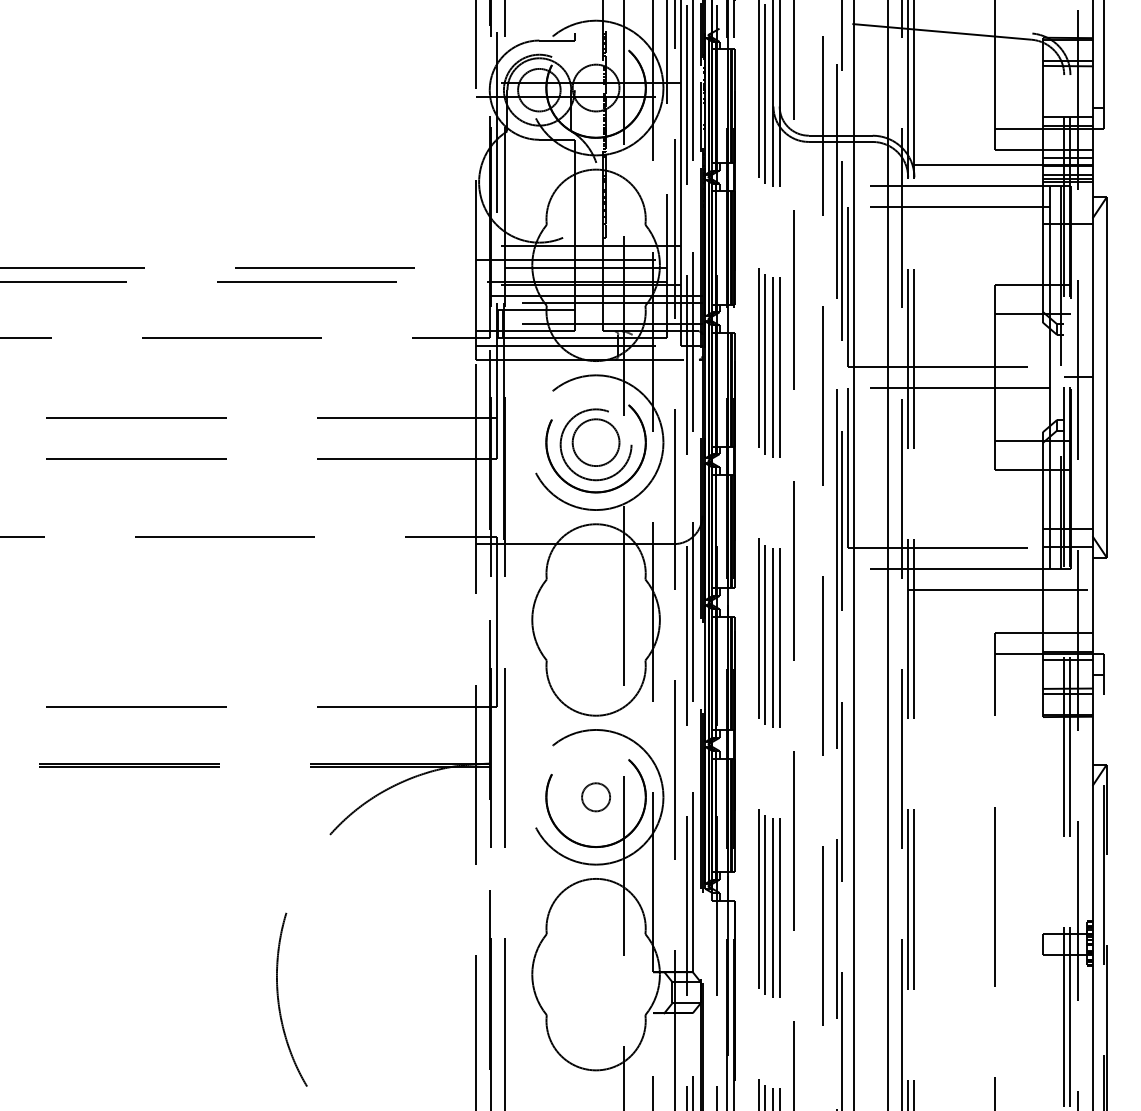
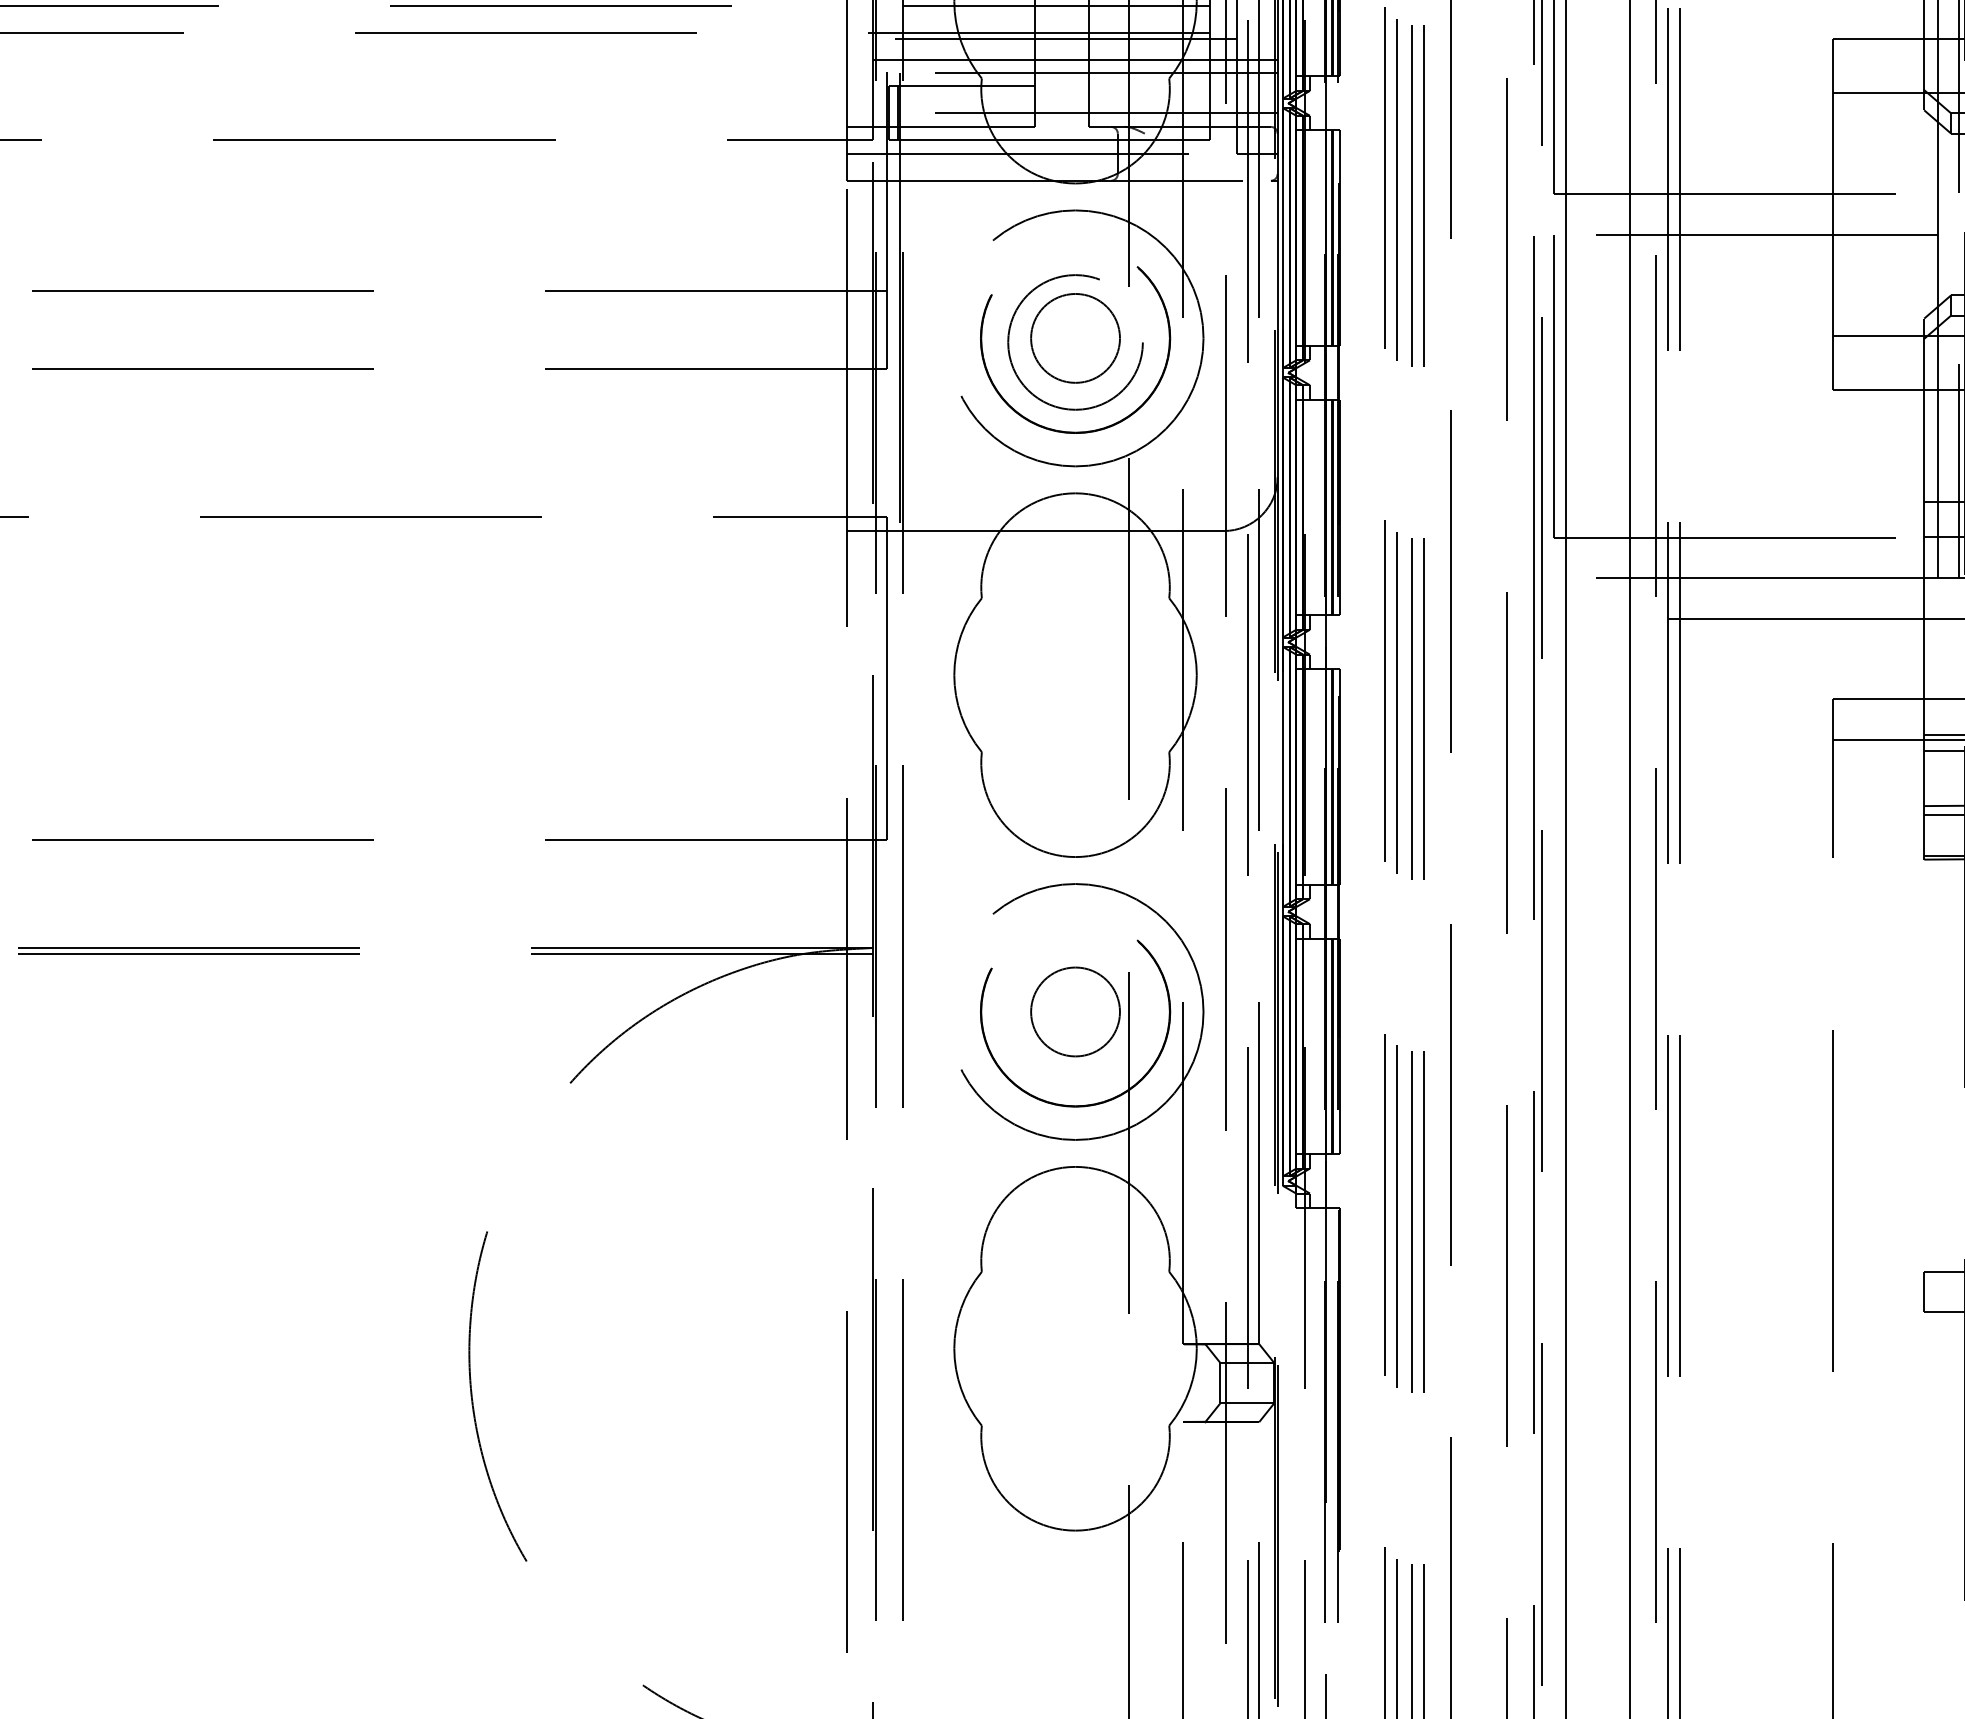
circle: (595, 796) -> (1074, 1010), size x1.67

